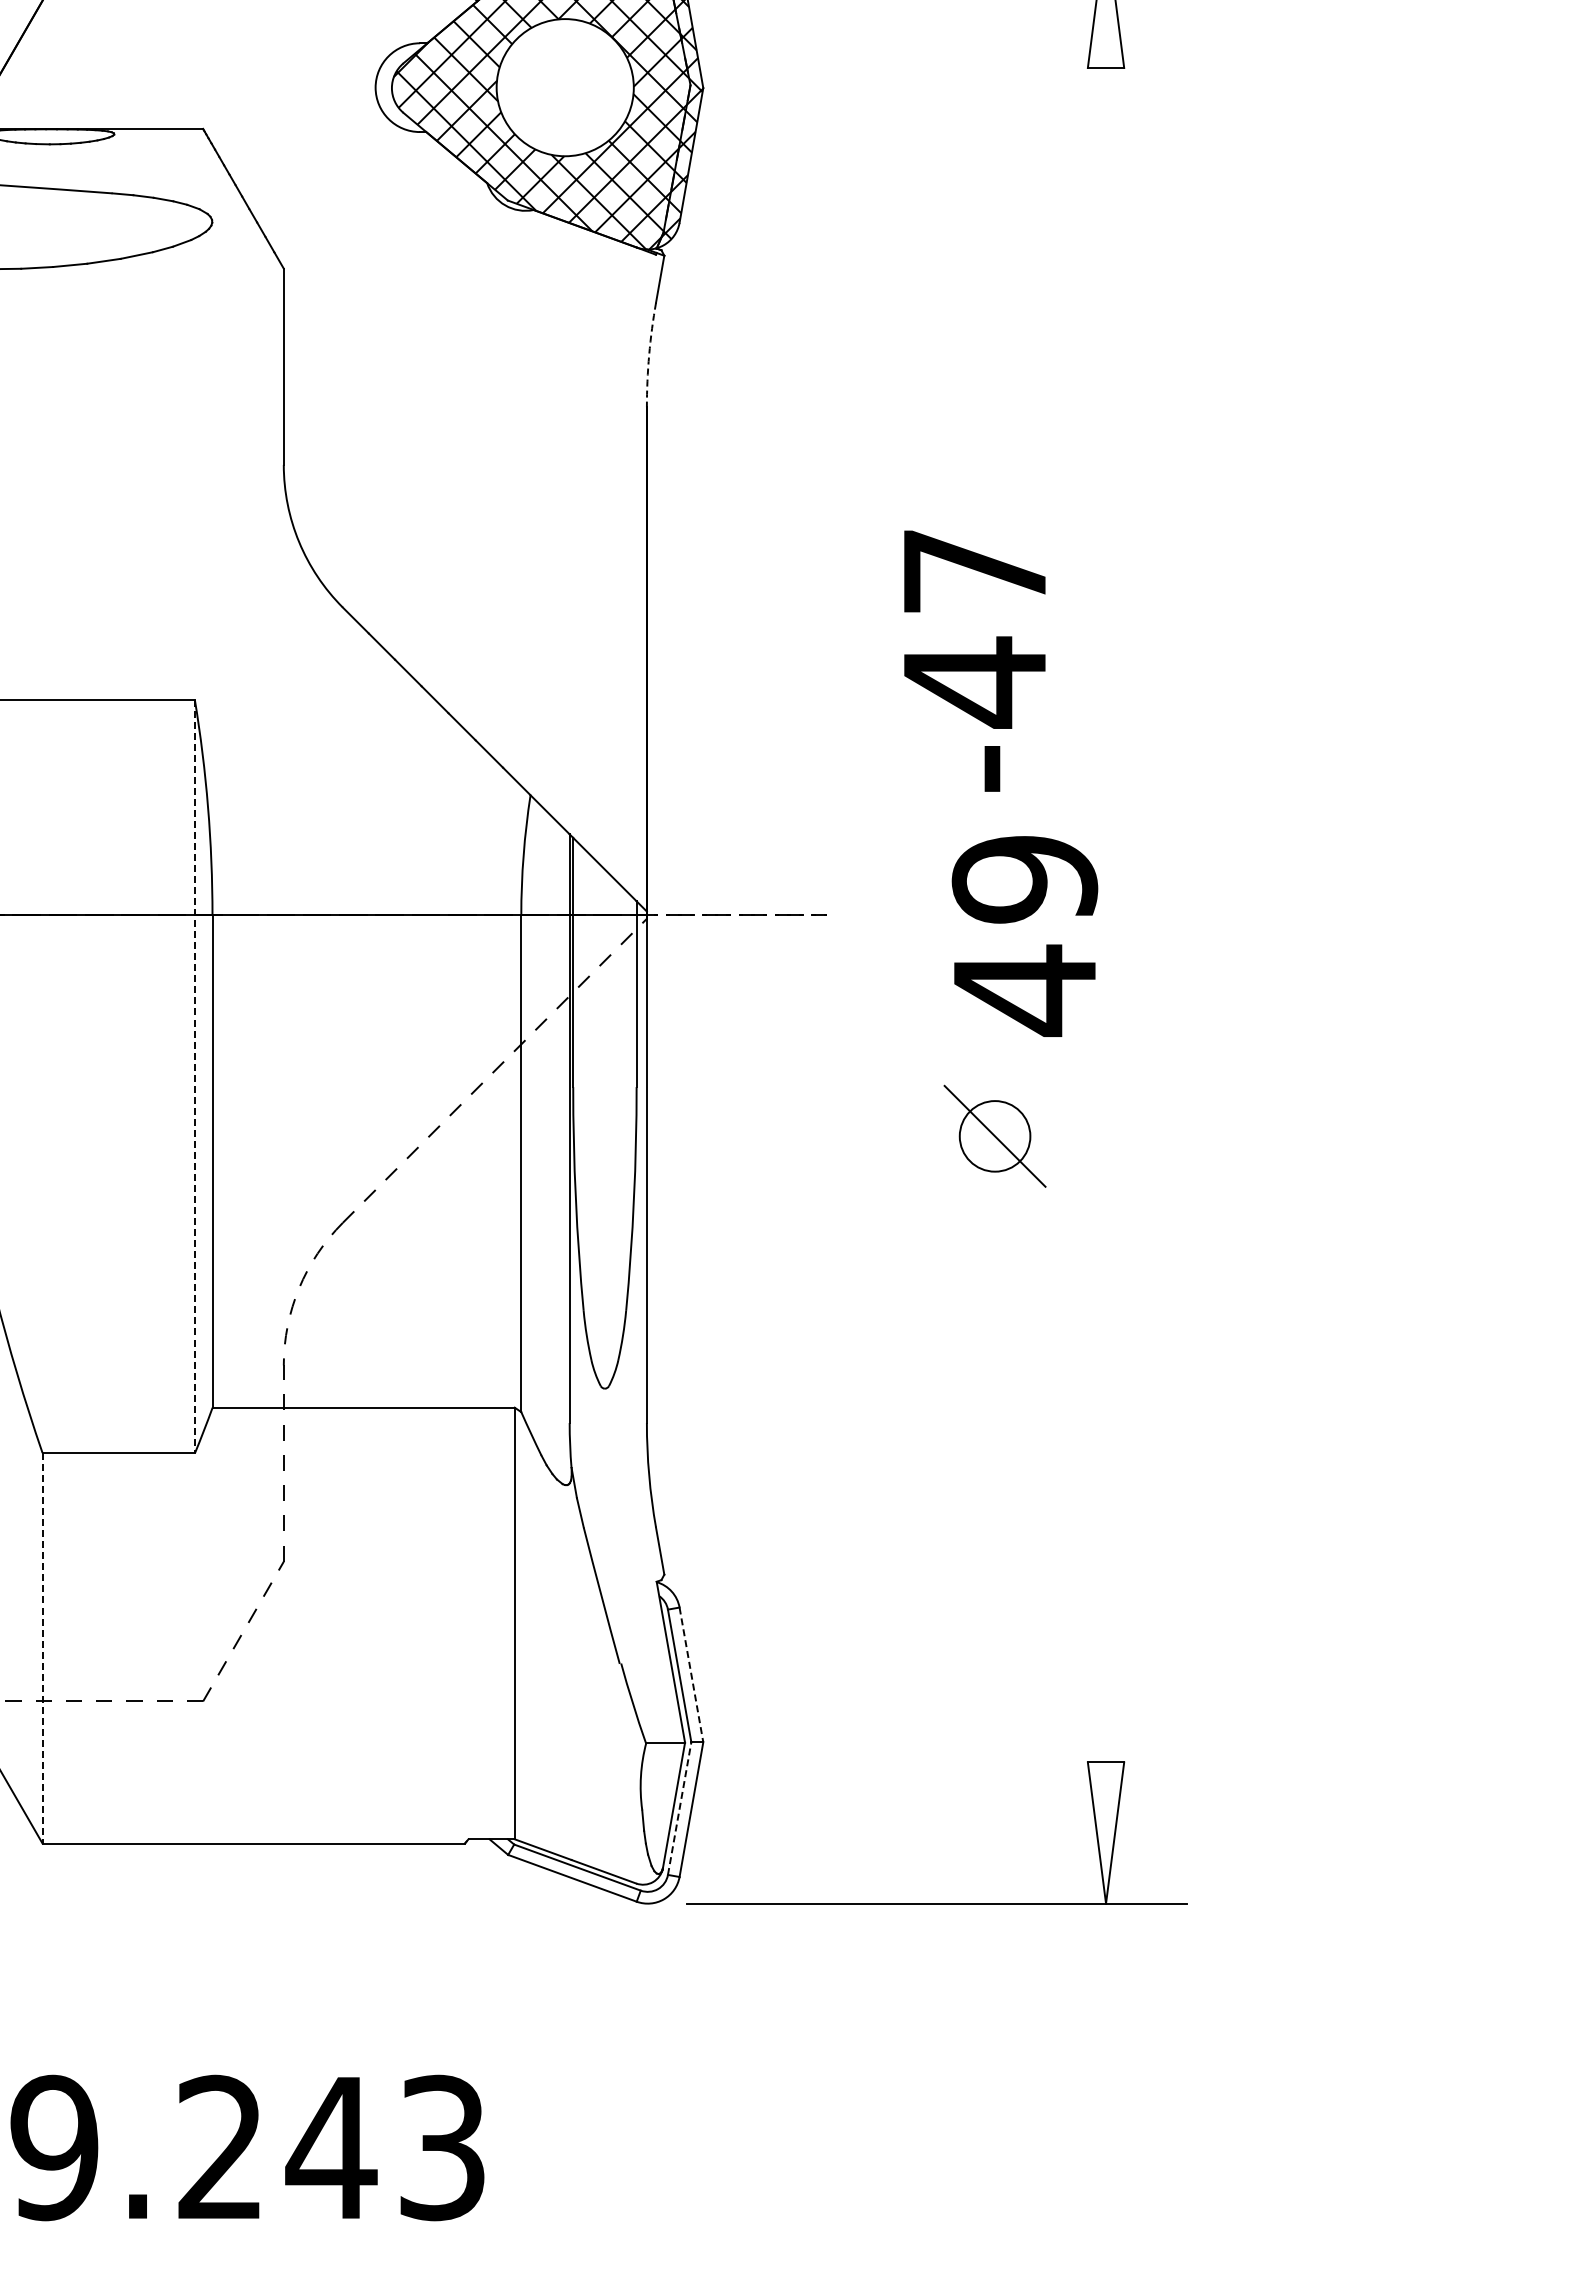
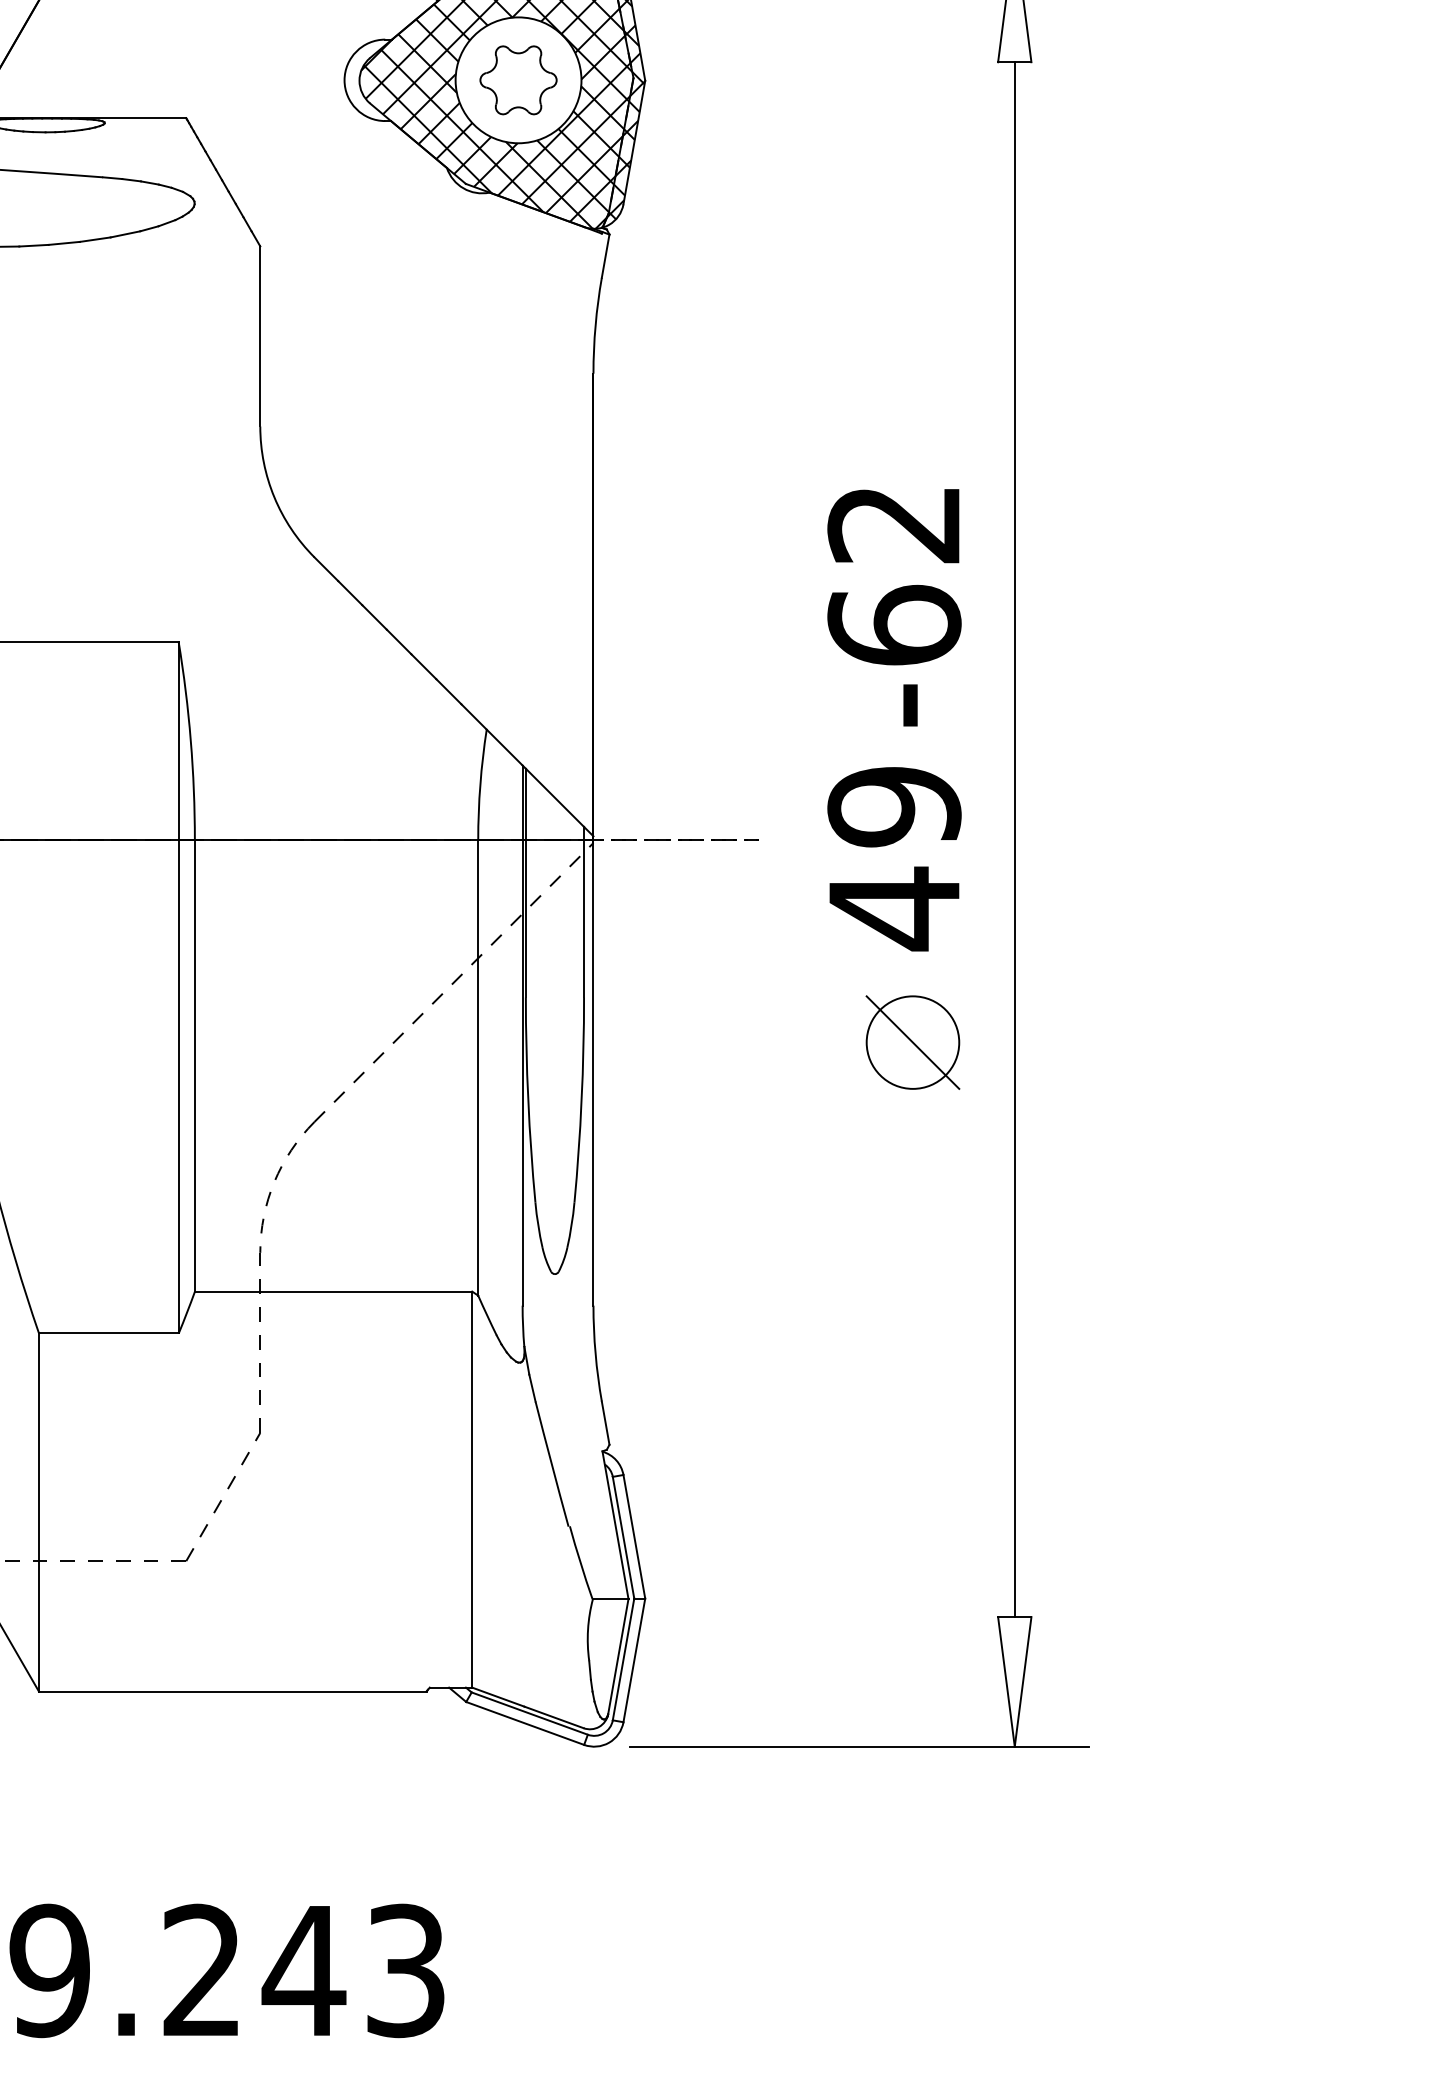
part: (564, 87) -> (517, 80), added
arc: (649, 354) -> (595, 325), dashed -> solid
text: (974, 629) -> (894, 577), -47 -> -62
line: (1106, 914) -> (1015, 839), added
text: (1024, 936) -> (894, 859), moved
line: (195, 1076) -> (179, 987), dashed -> solid
circle: (994, 1135) -> (912, 1041), size x1.43
line: (42, 1648) -> (38, 1512), dashed -> solid
line: (691, 1675) -> (634, 1537), dashed -> solid
line: (679, 1808) -> (623, 1659), dashed -> solid

